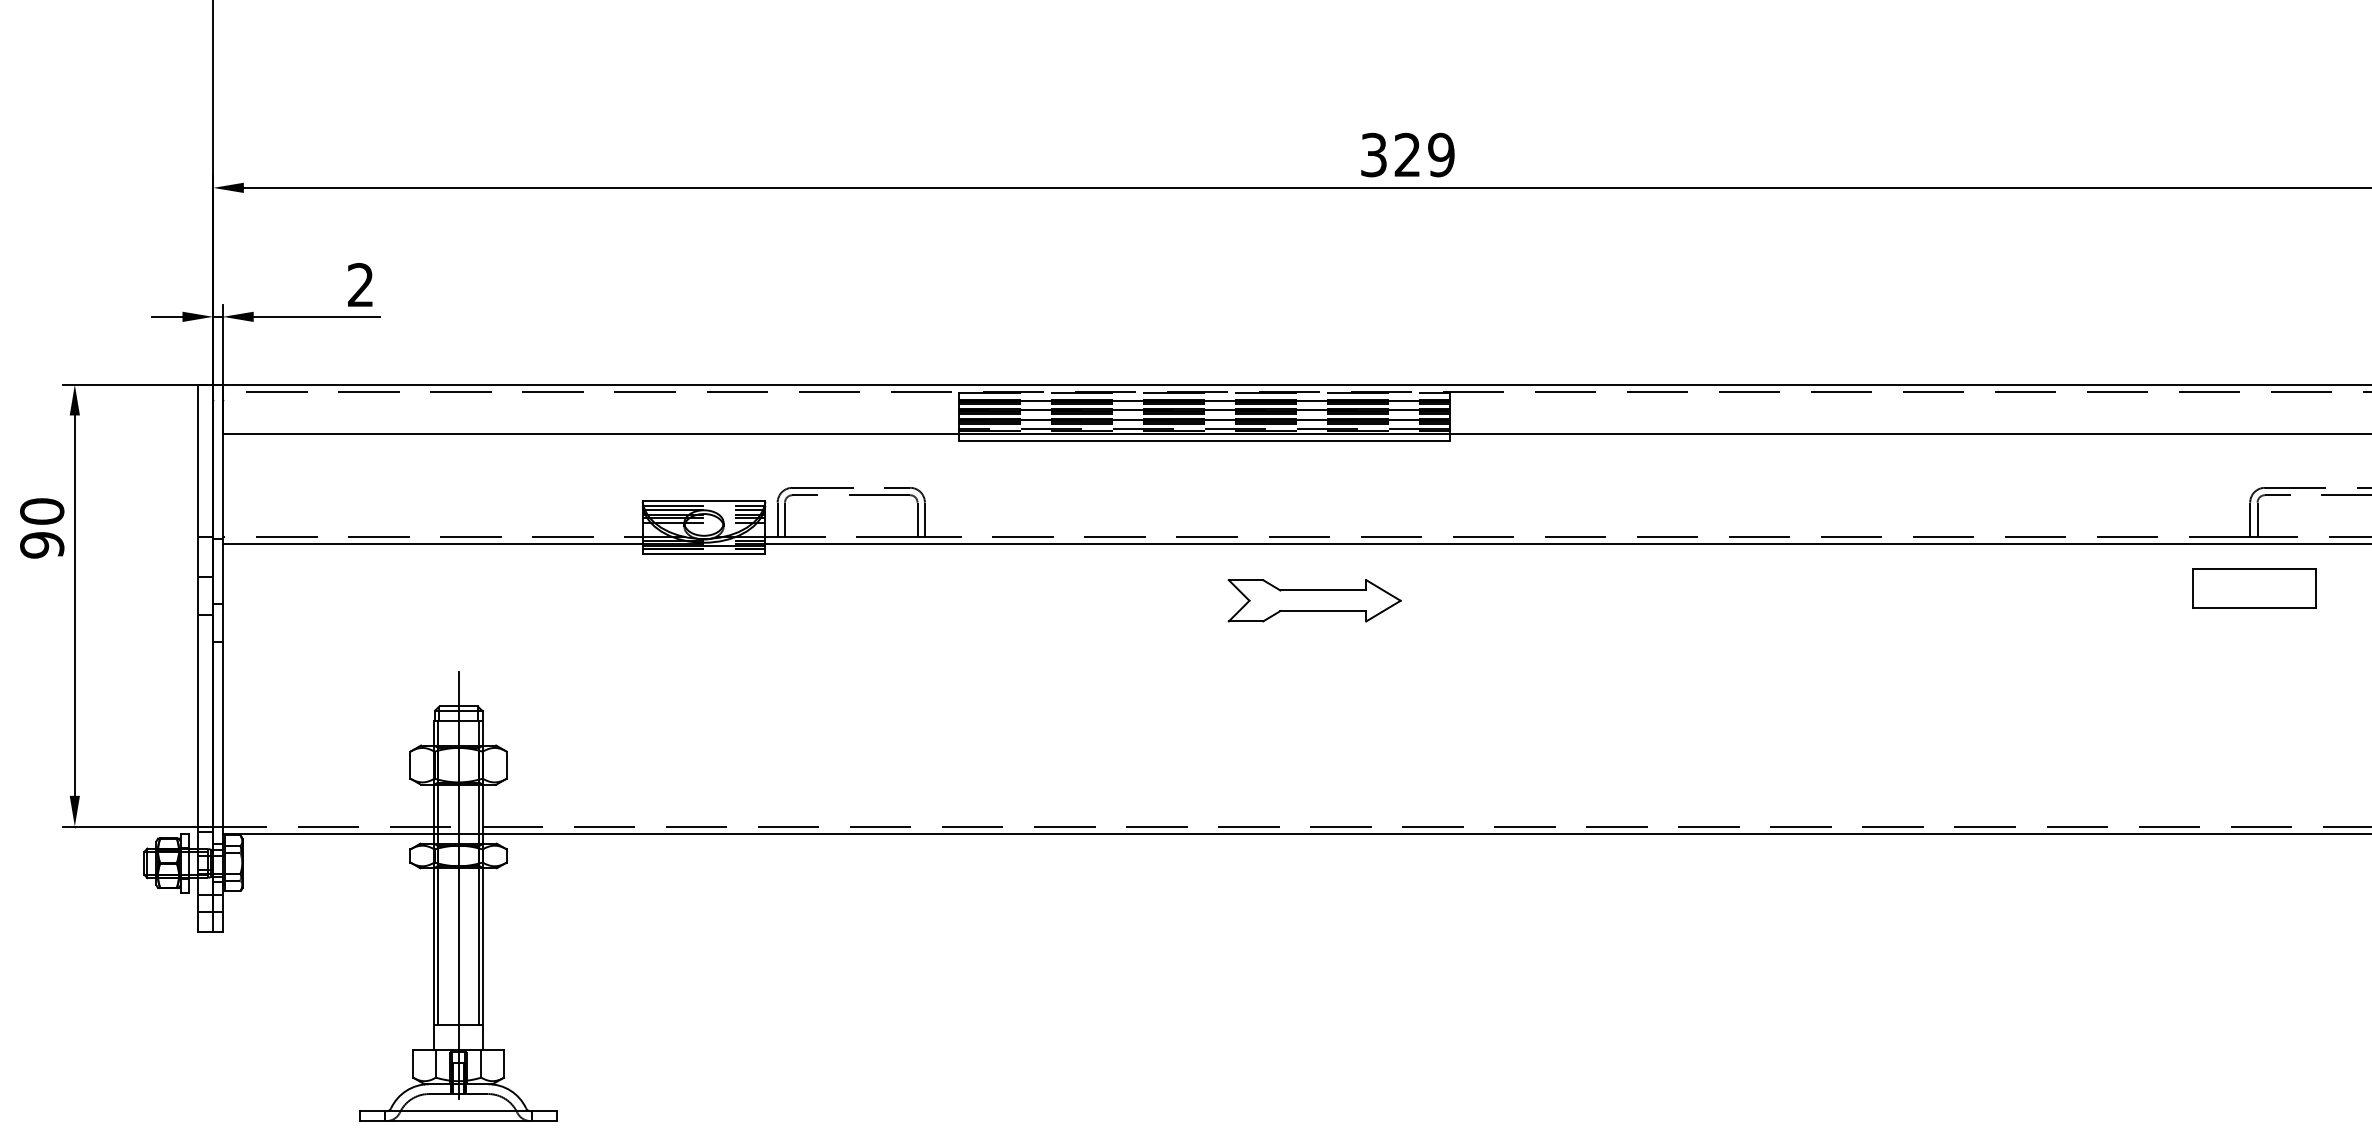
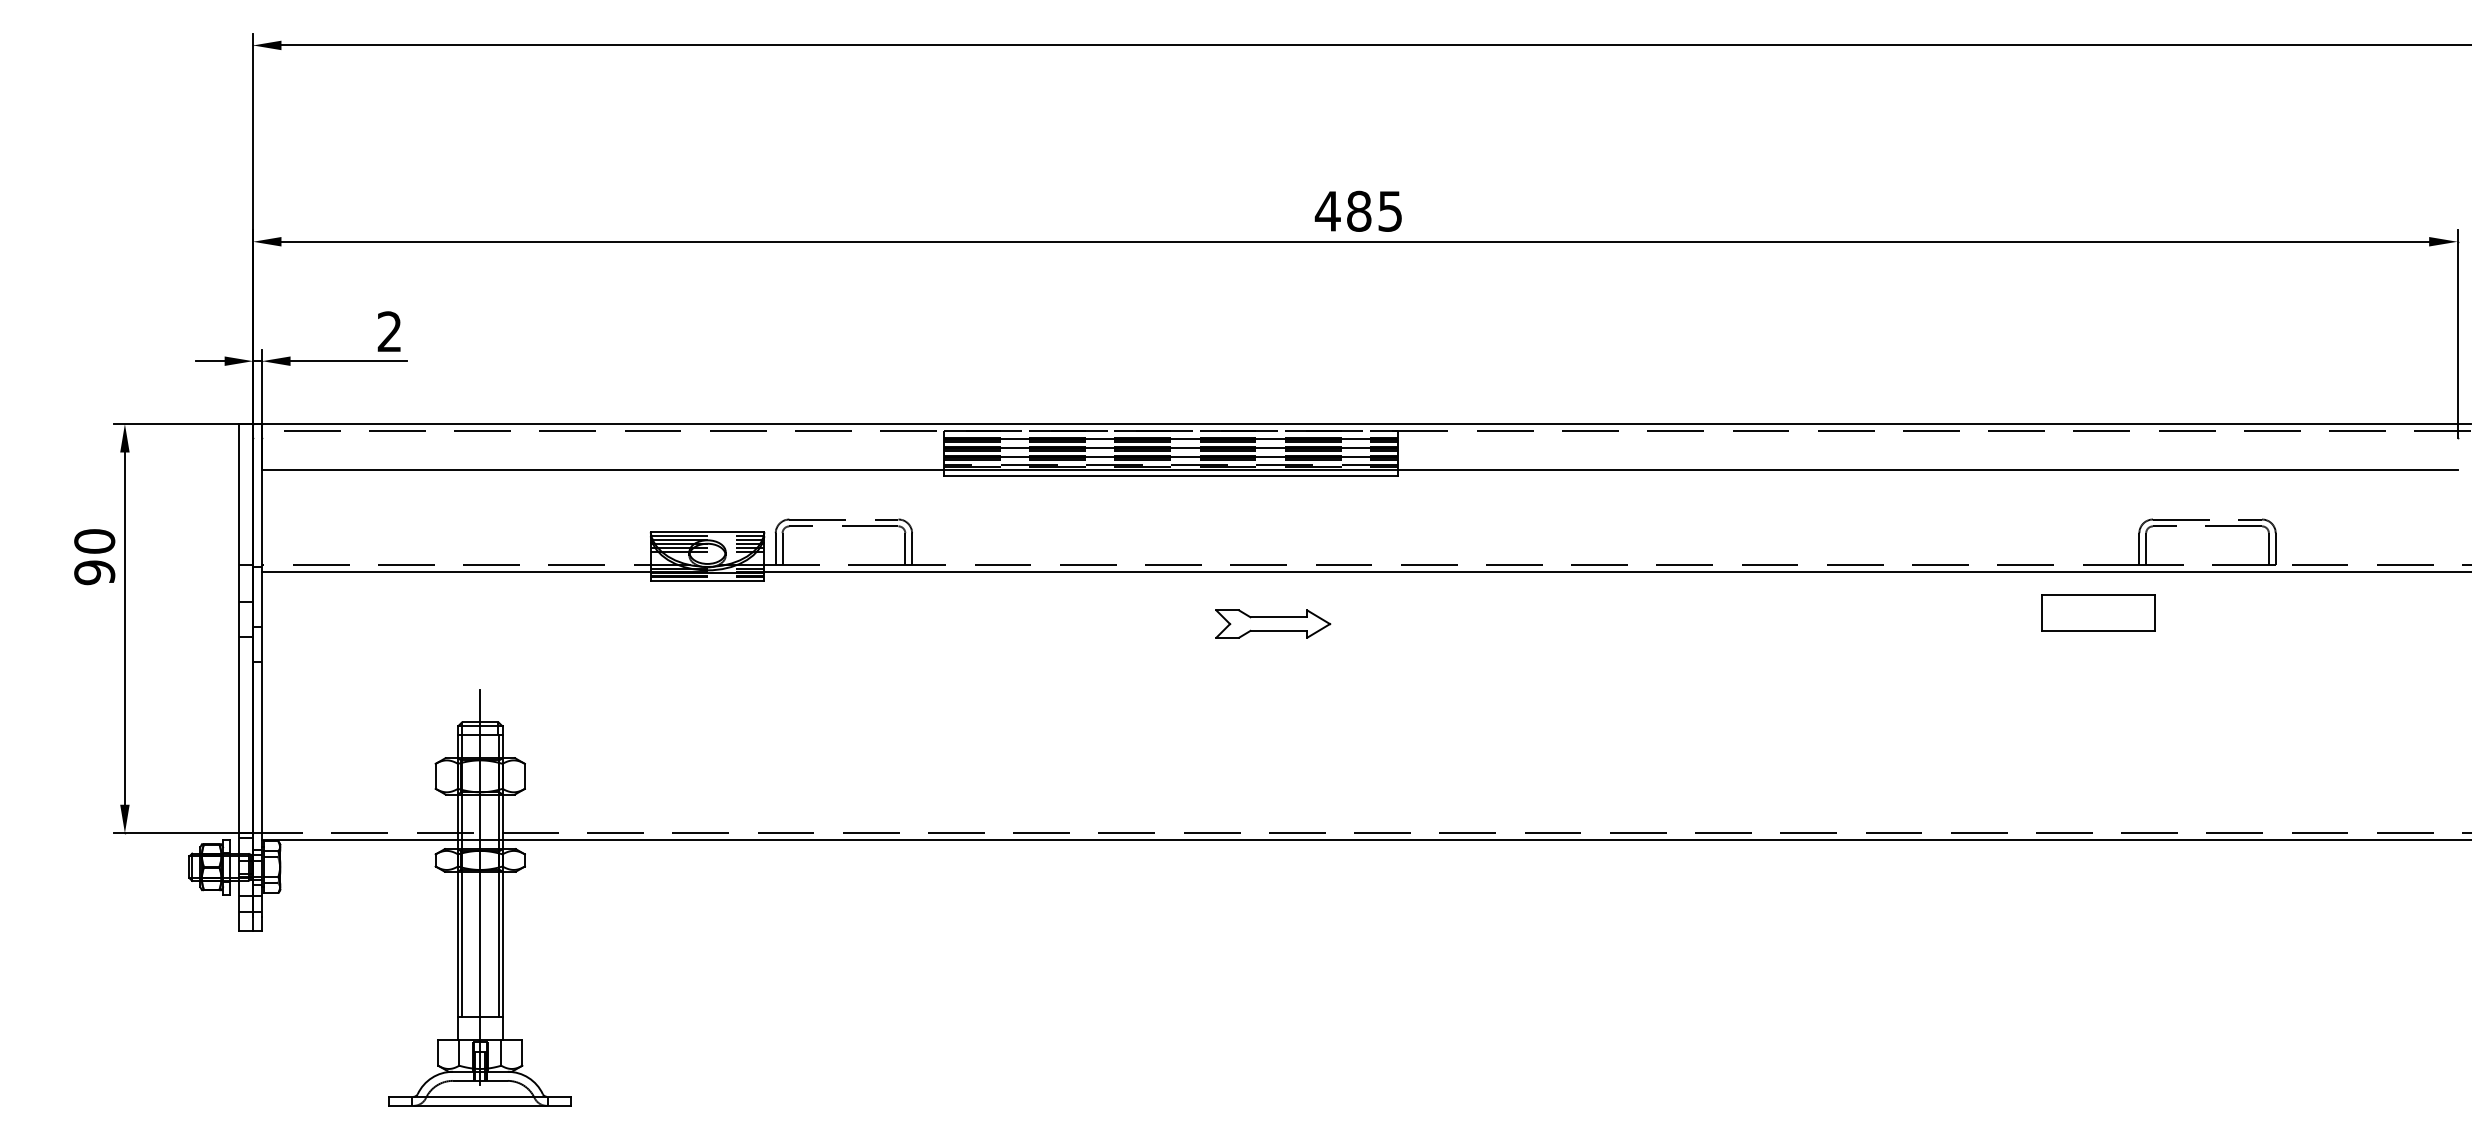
text: (1406, 154) -> (1358, 210), 329 -> 485
part: (2254, 588) -> (2098, 612), moved
part: (1315, 600) -> (1273, 623), size x0.71

